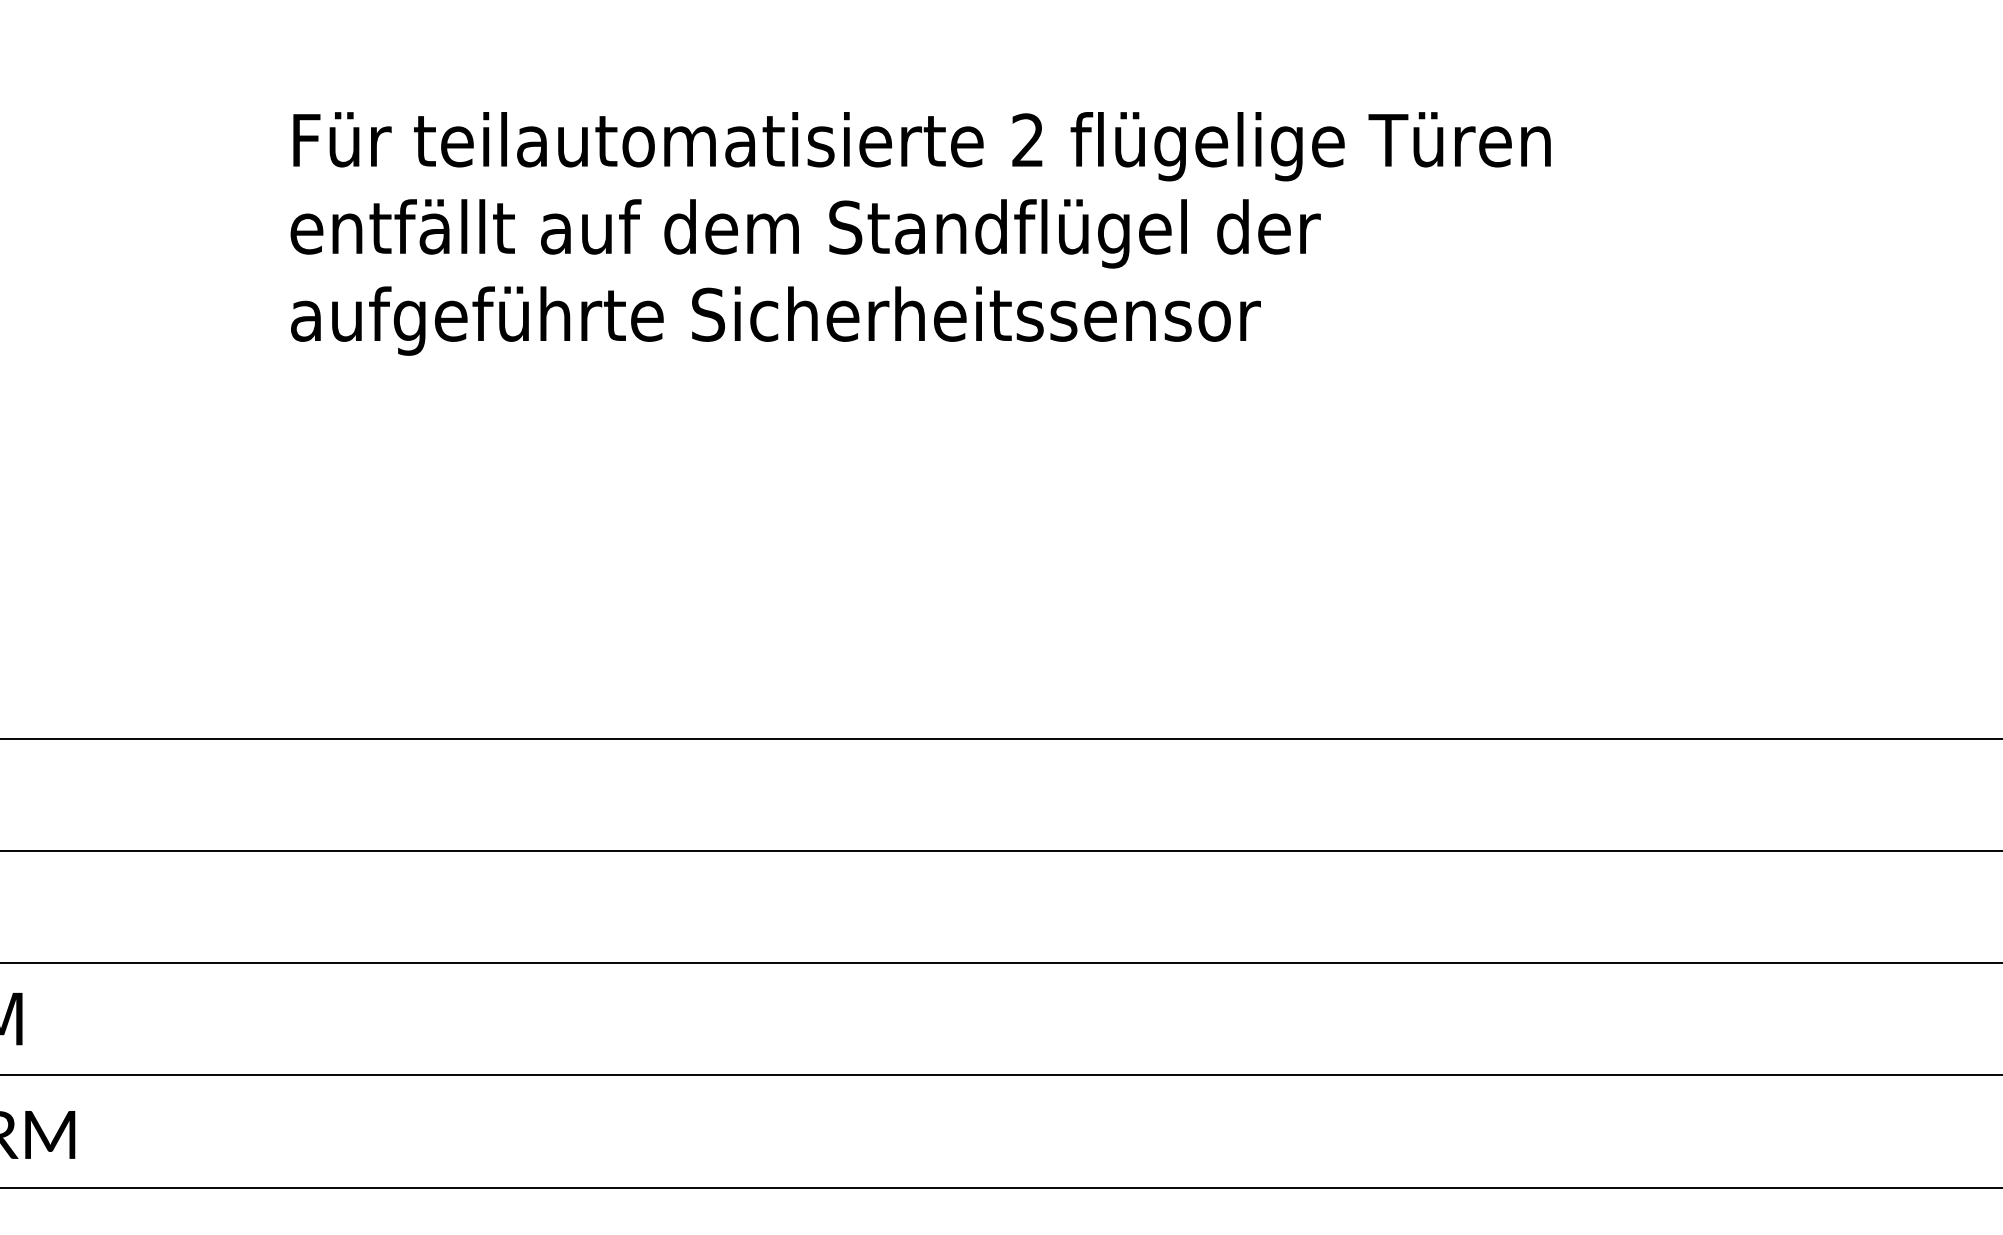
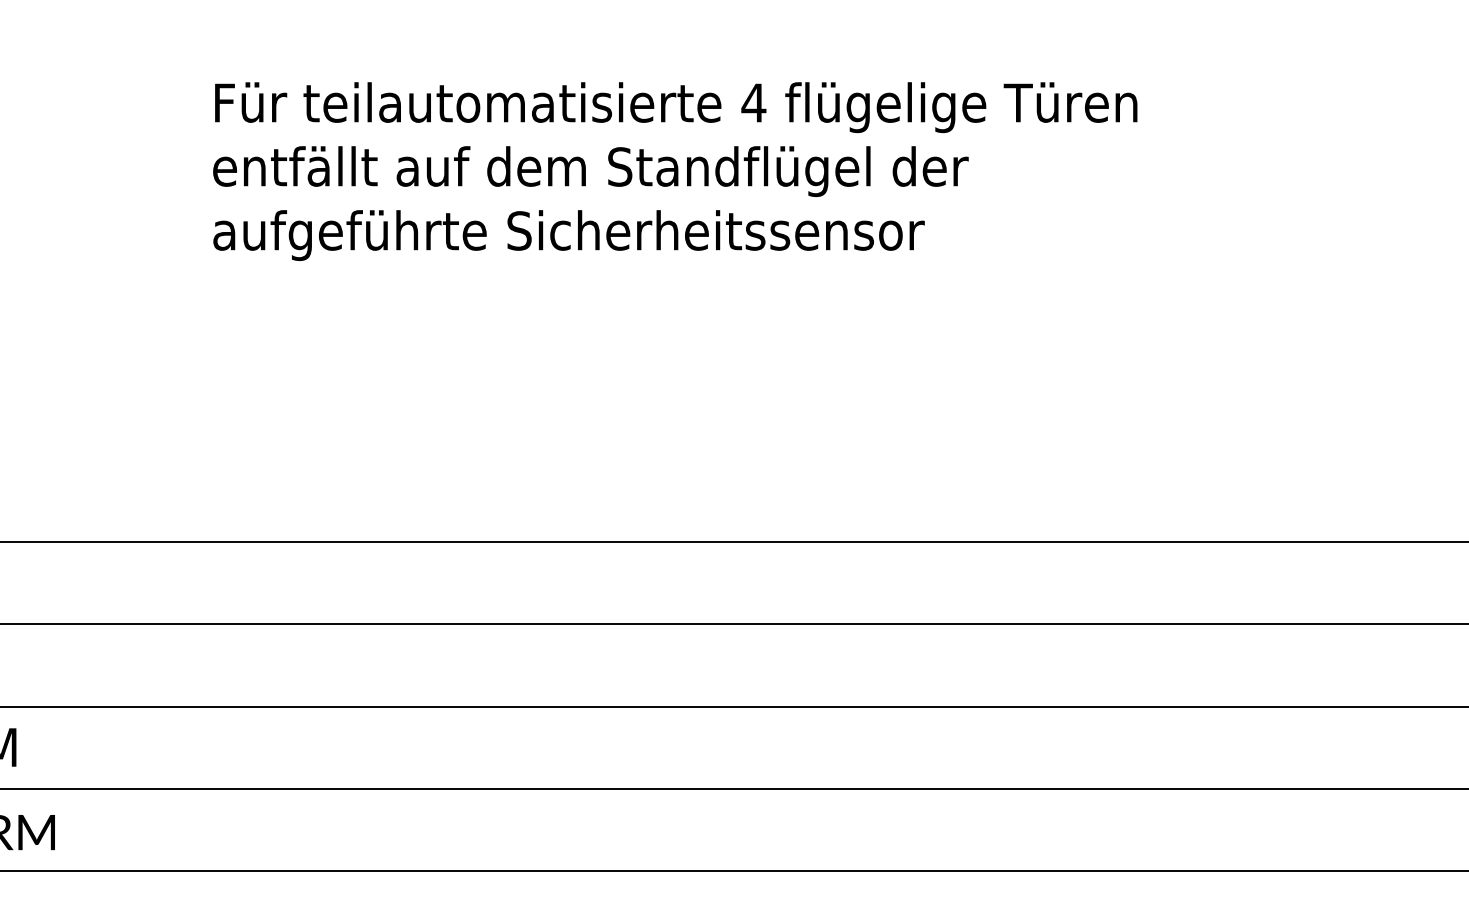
text: (1027, 139) -> (753, 102), 2 -> 4

